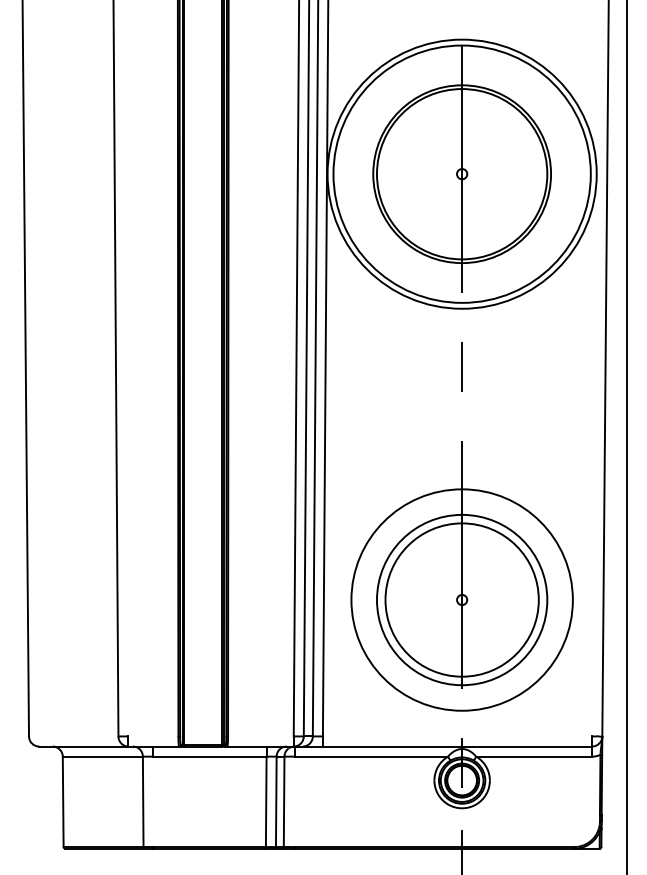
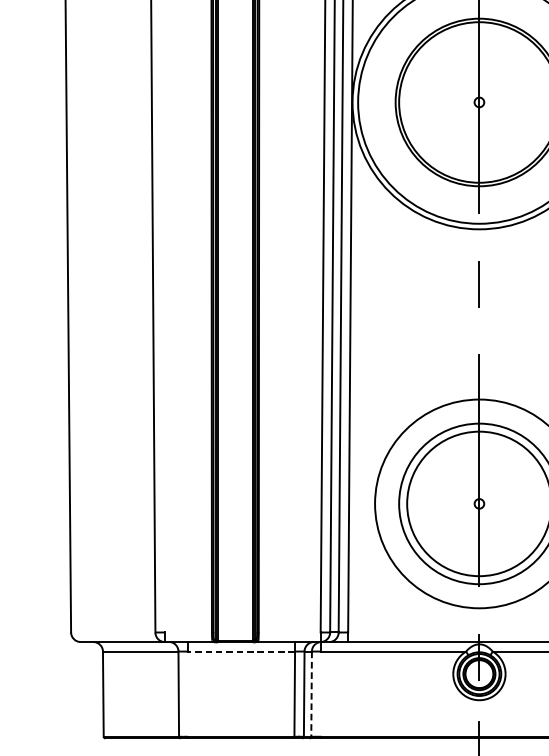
line: (209, 756) -> (241, 651), solid -> dashed
line: (284, 802) -> (311, 694), solid -> dashed

